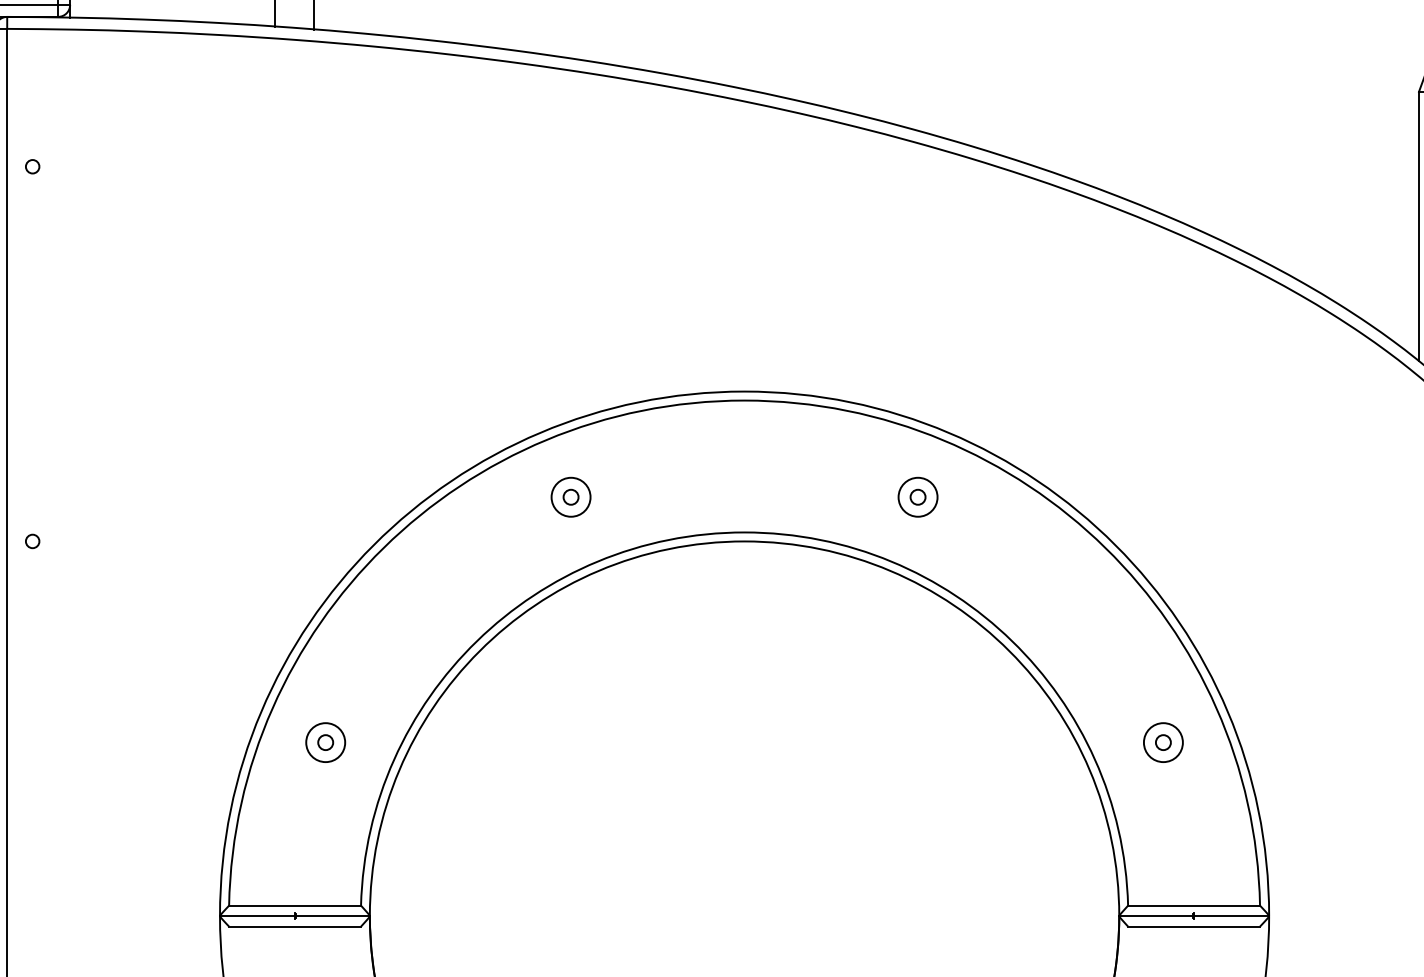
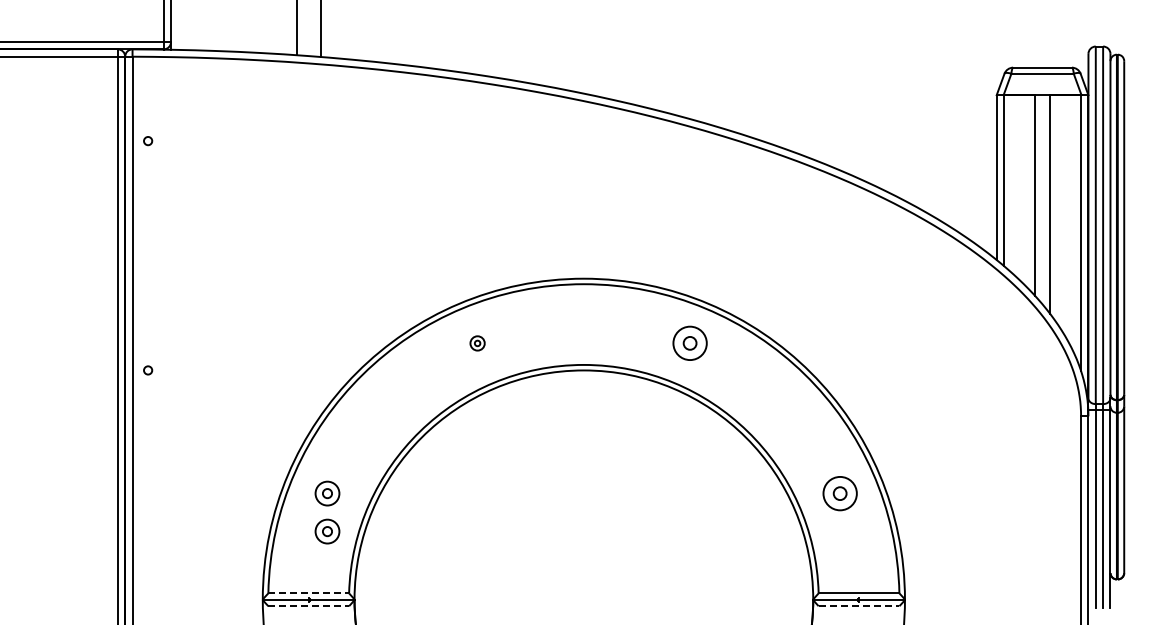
part: (570, 497) -> (477, 343), size x0.6
part: (917, 497) -> (689, 343), size x1.4
part: (1163, 742) -> (840, 493), size x1.4
part: (325, 804) -> (327, 531), added
line: (296, 905) -> (309, 593), solid -> dashed
line: (296, 927) -> (309, 606), solid -> dashed
line: (1194, 927) -> (859, 606), solid -> dashed

